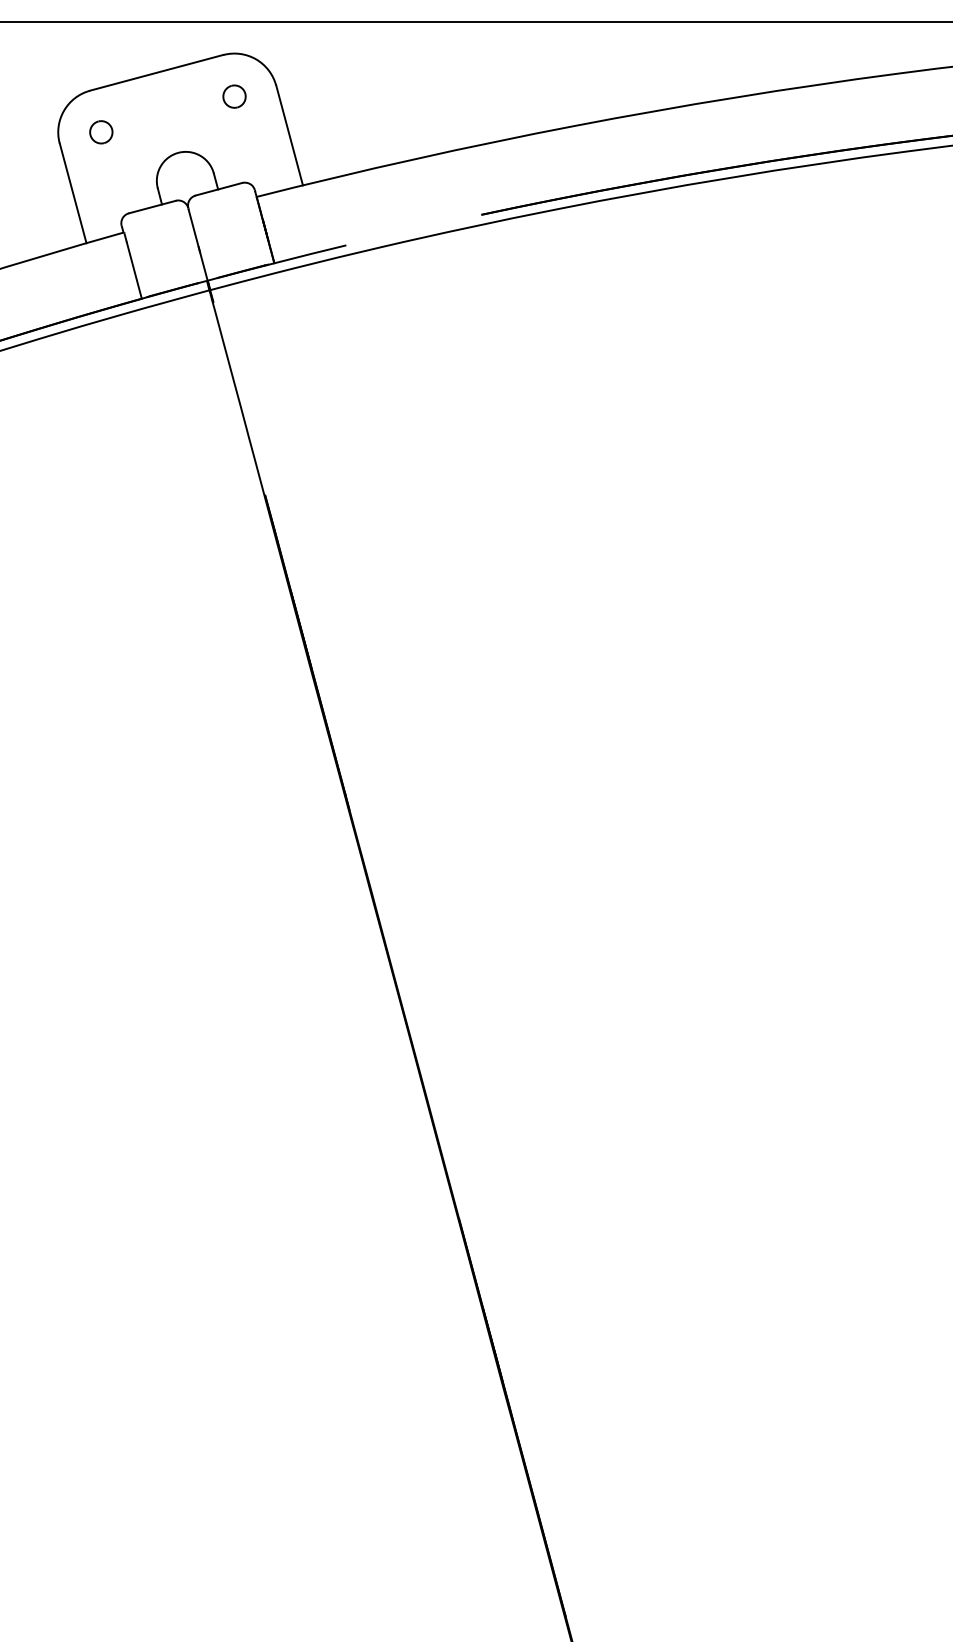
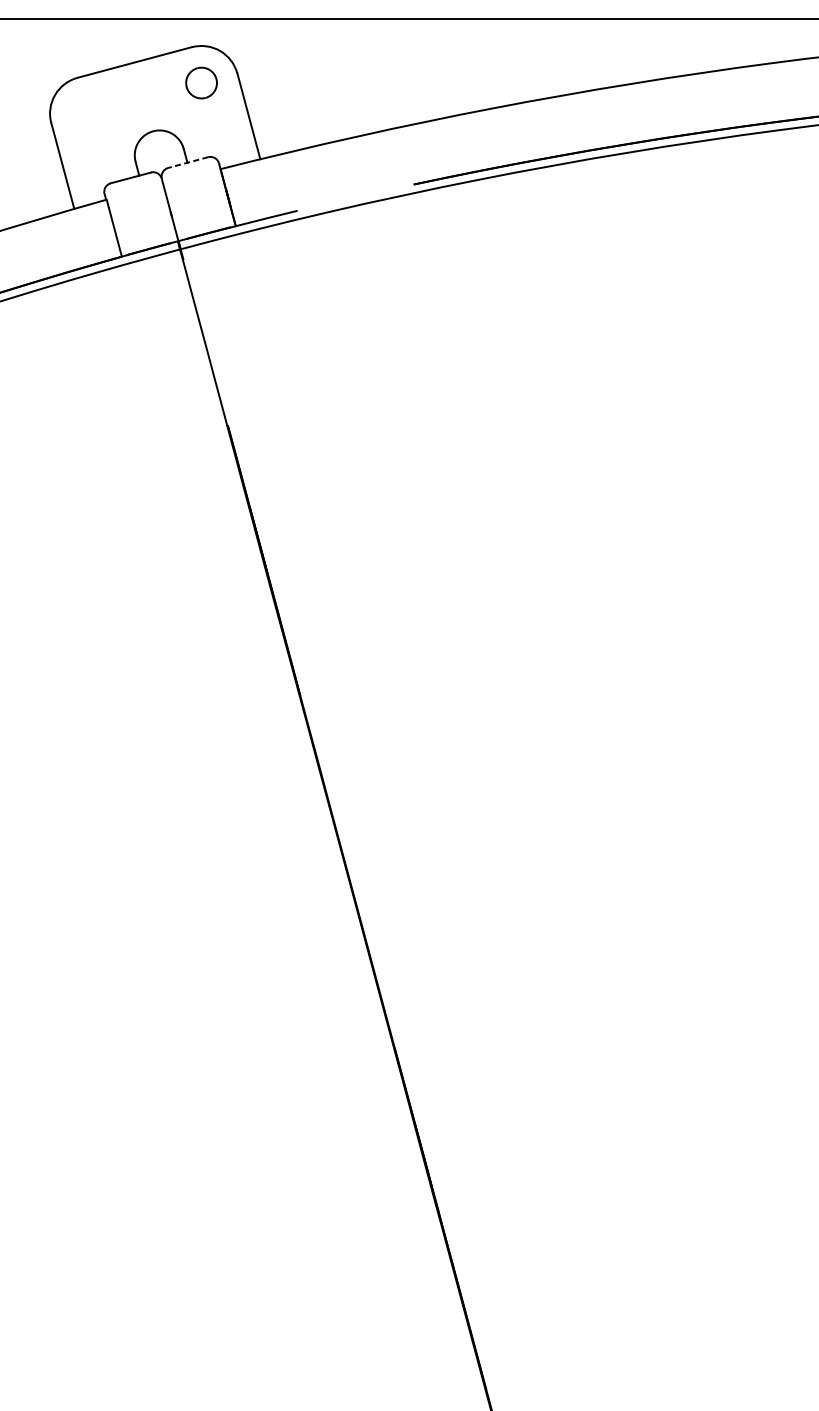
part: (234, 96) -> (201, 82), size x1.6
part: (101, 132) -> (87, 113), removed
line: (218, 189) -> (187, 162), solid -> dashed

